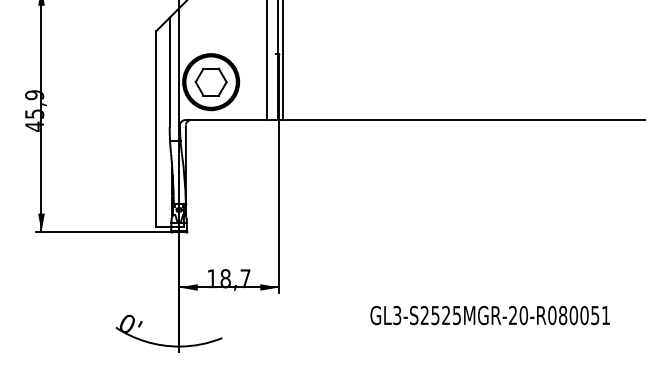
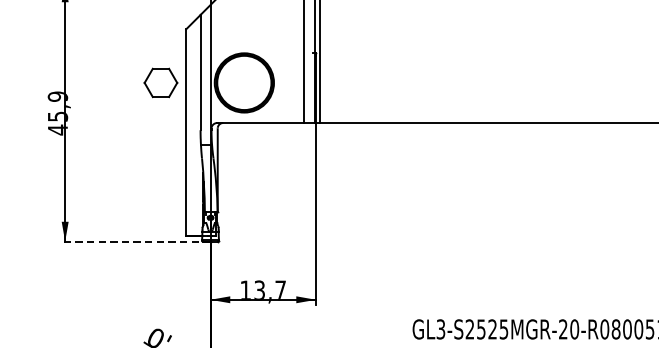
part: (210, 81) -> (160, 82), moved
line: (107, 232) -> (134, 241), solid -> dashed
text: (225, 278) -> (259, 290), 18,7 -> 13,7

